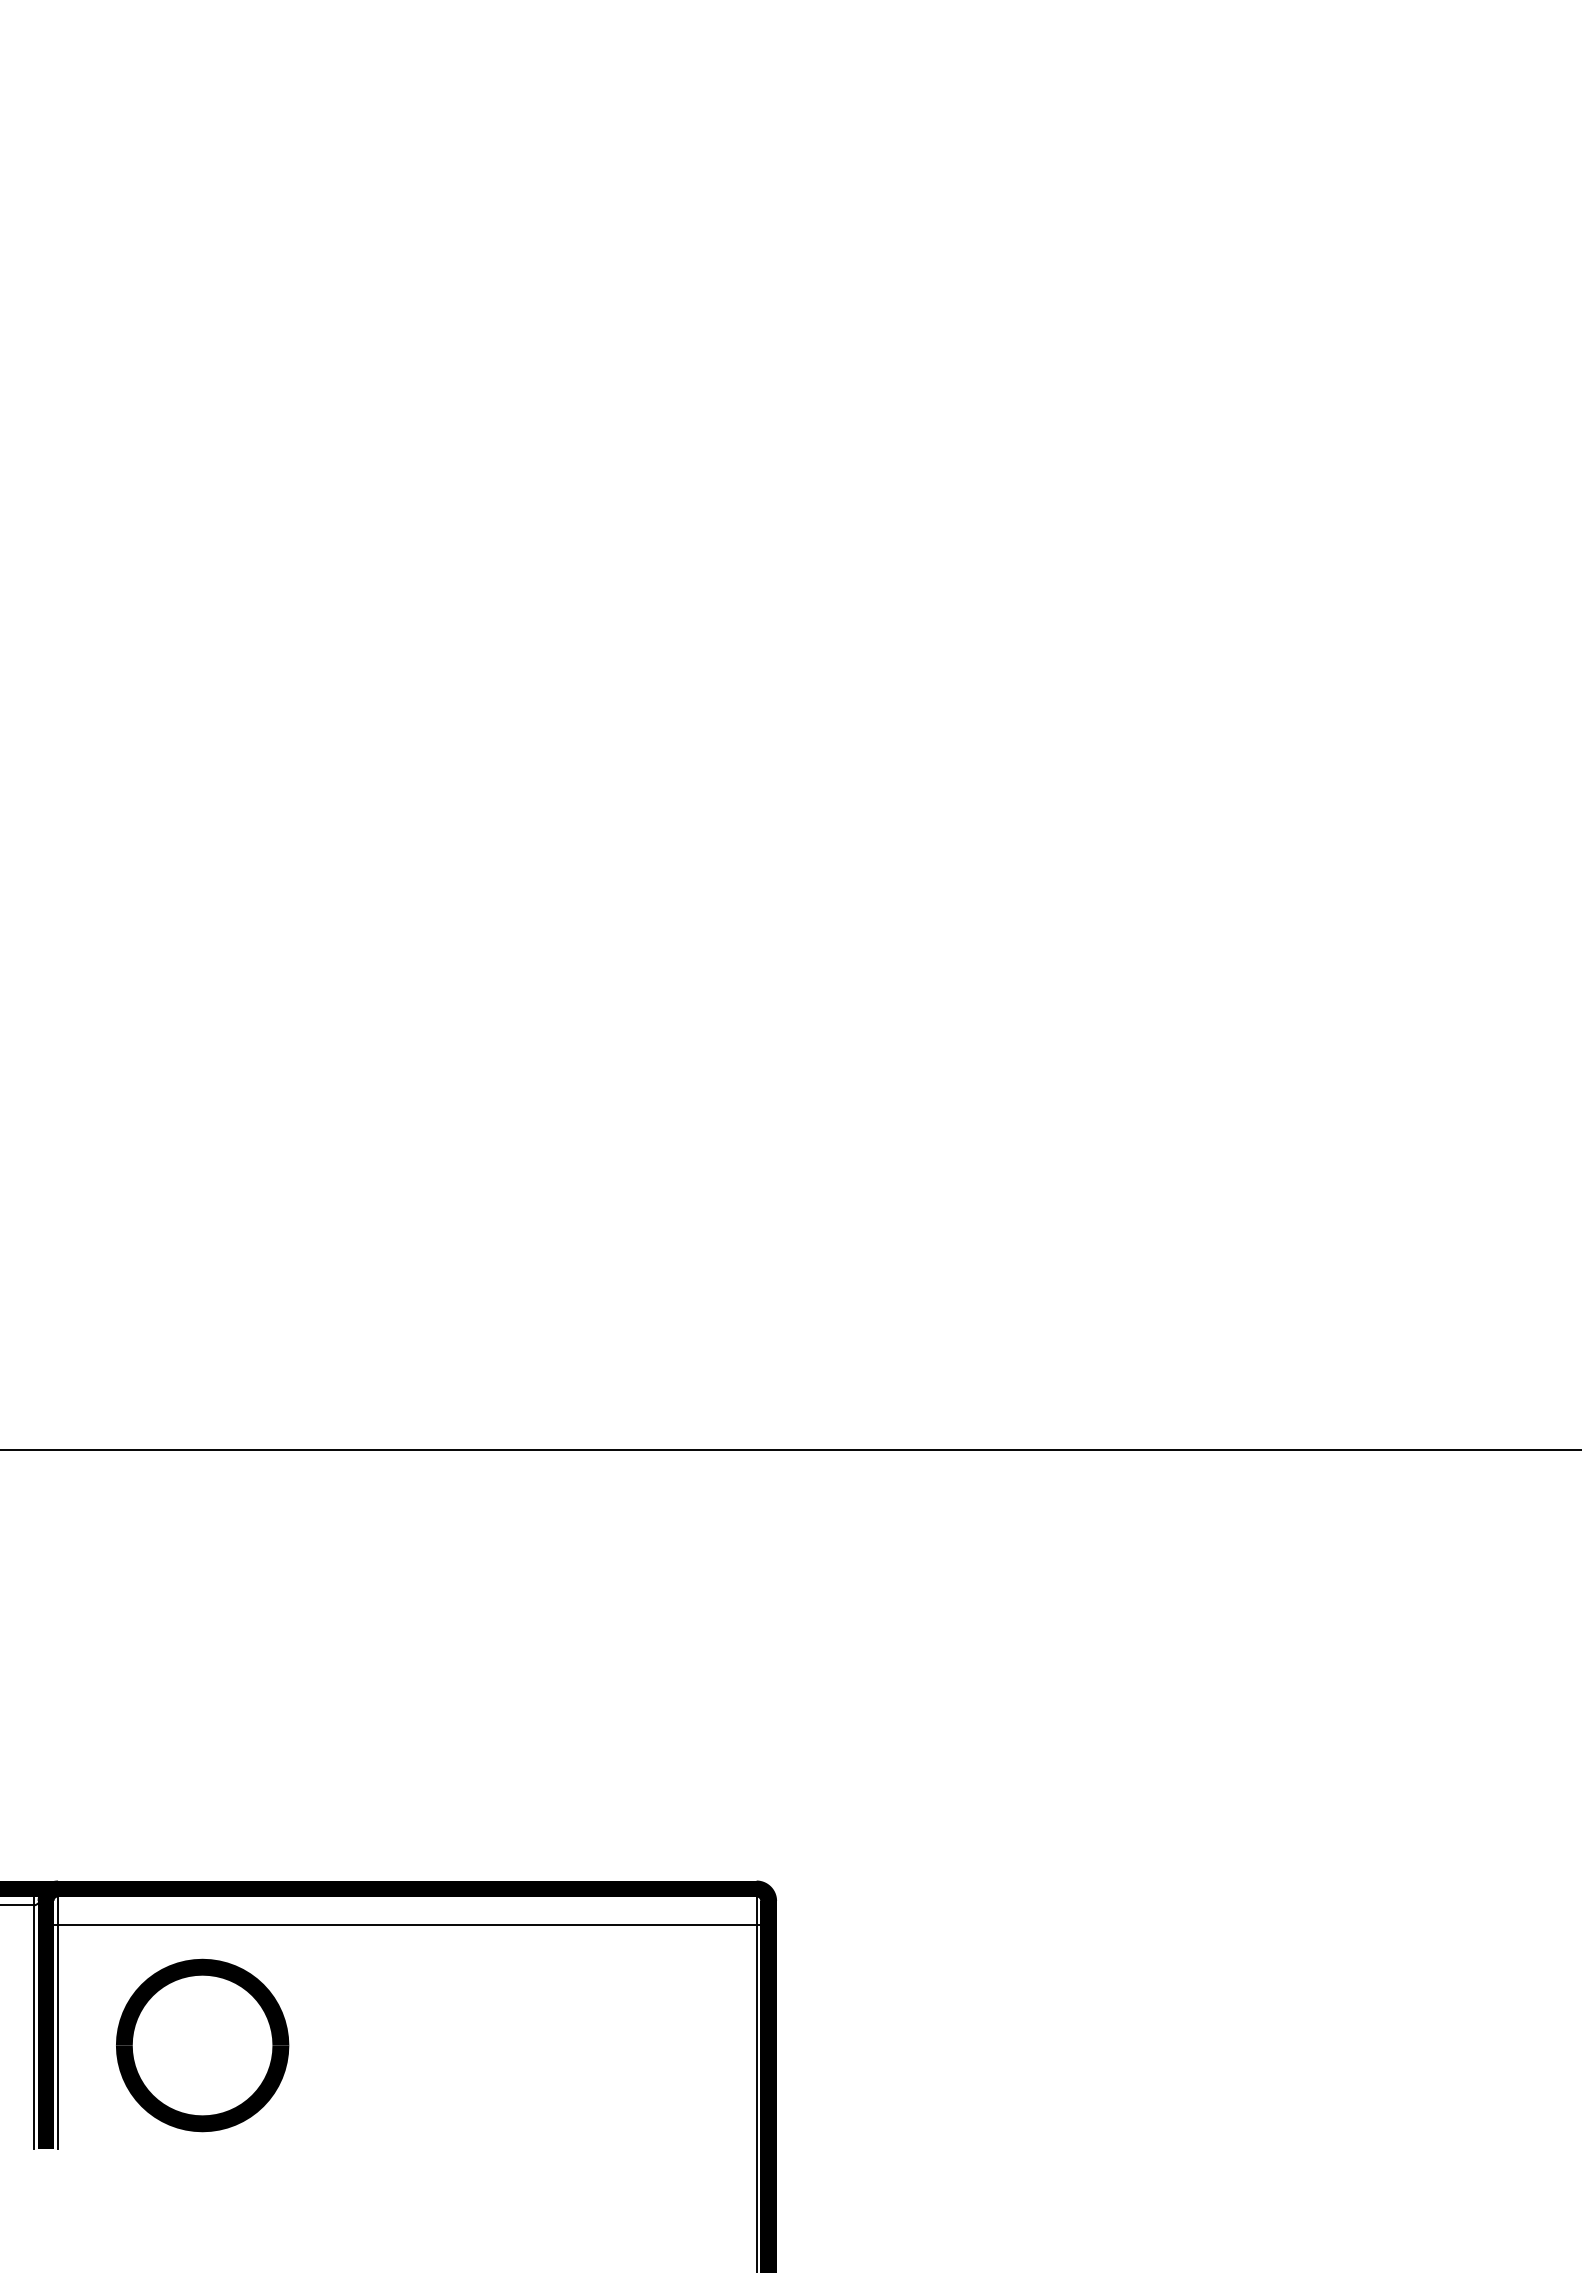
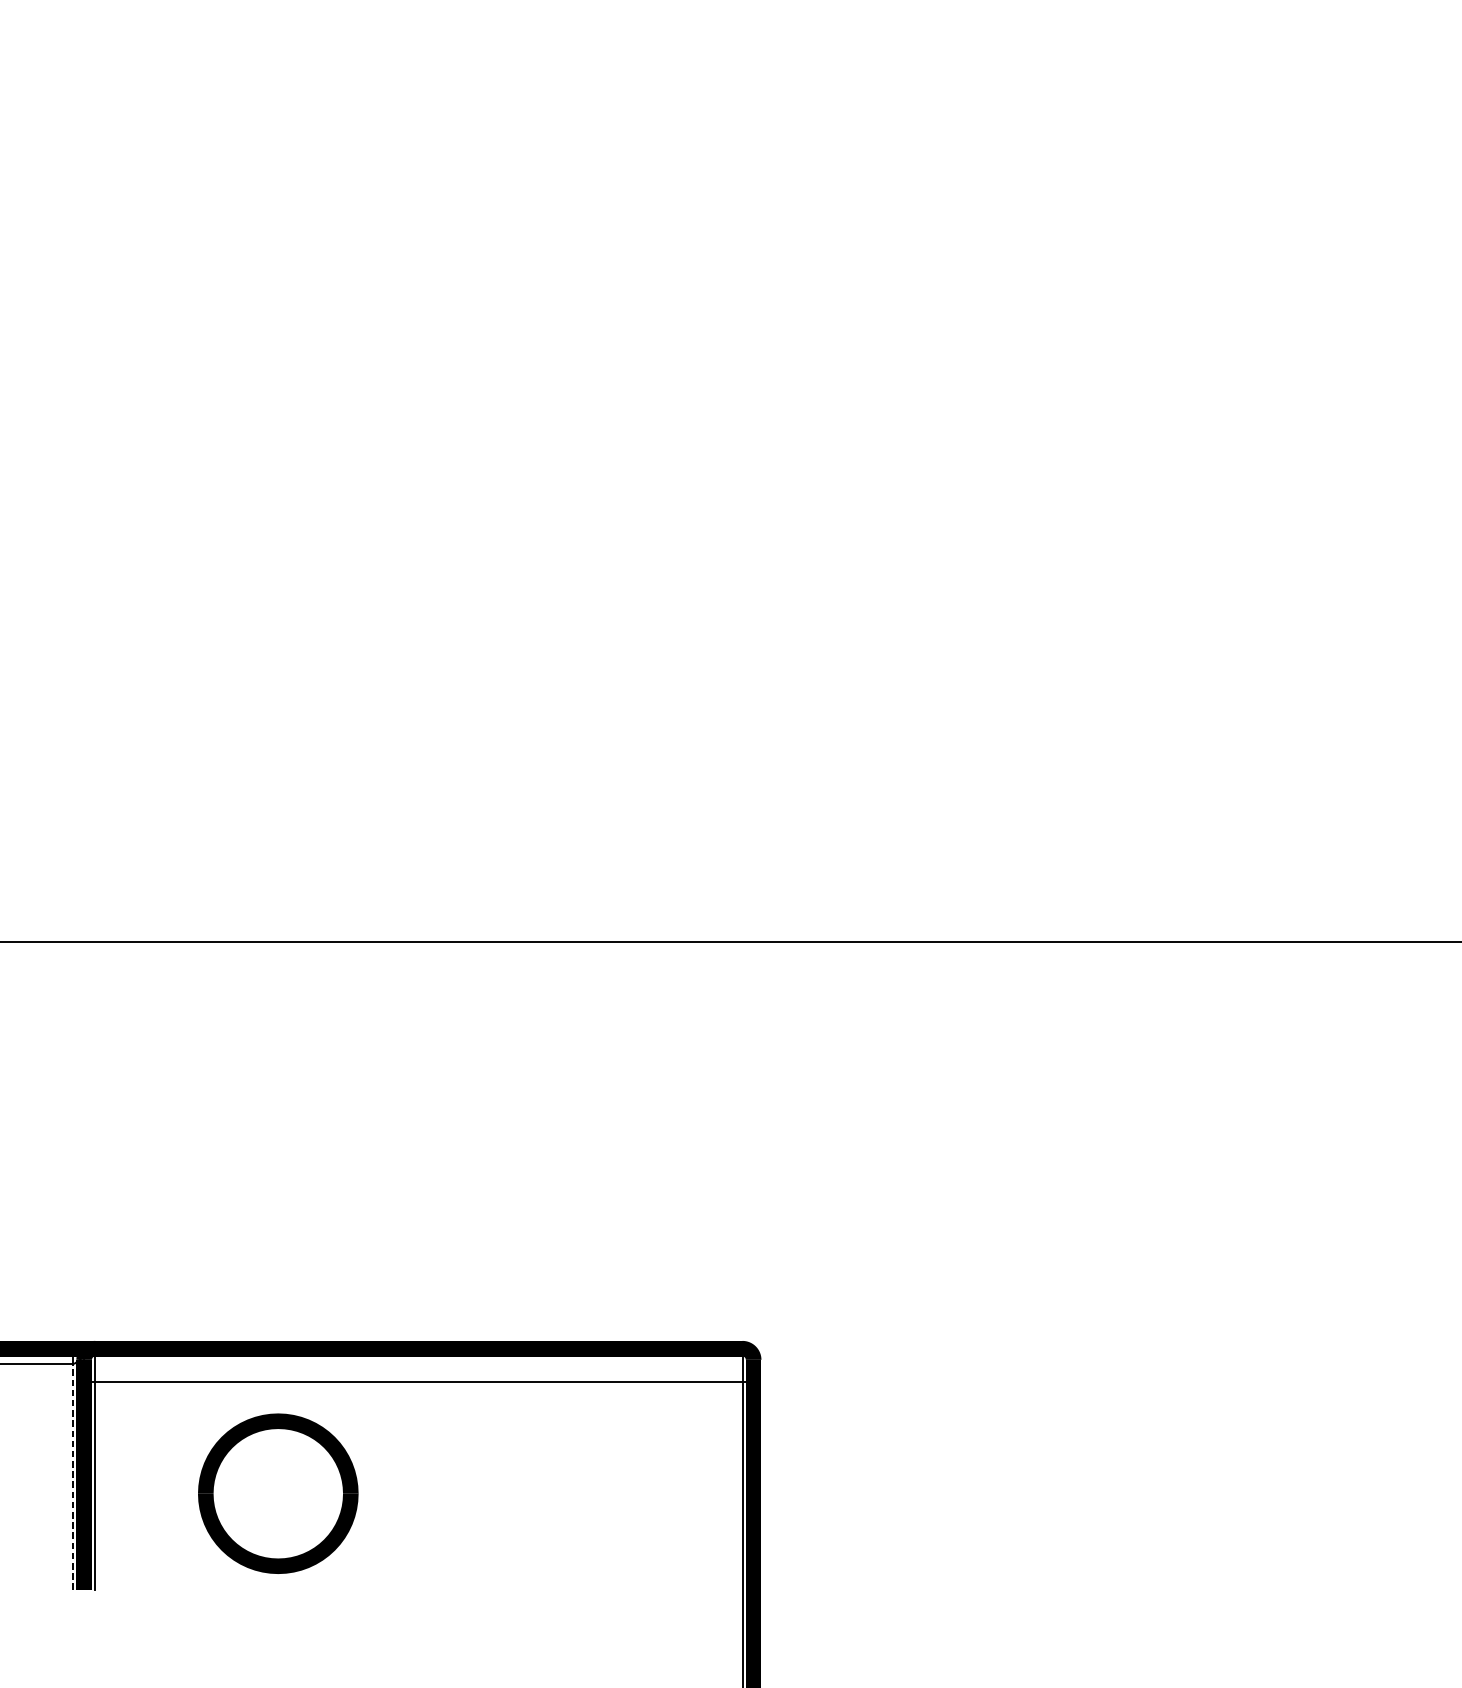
line: (34, 2027) -> (73, 1477), solid -> dashed
part: (202, 2045) -> (278, 1493), moved

